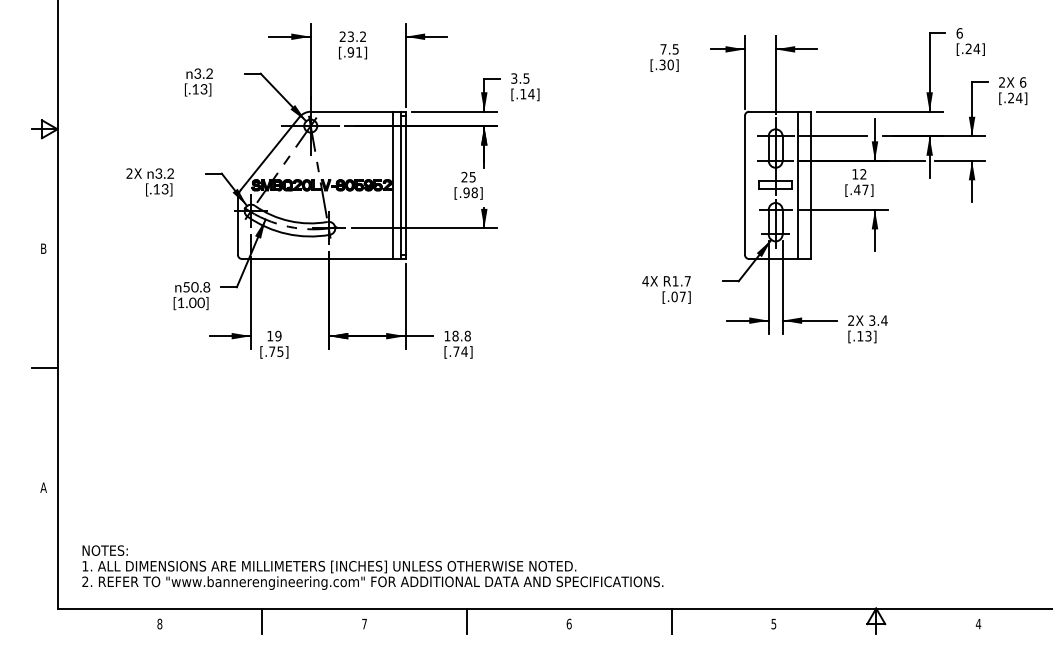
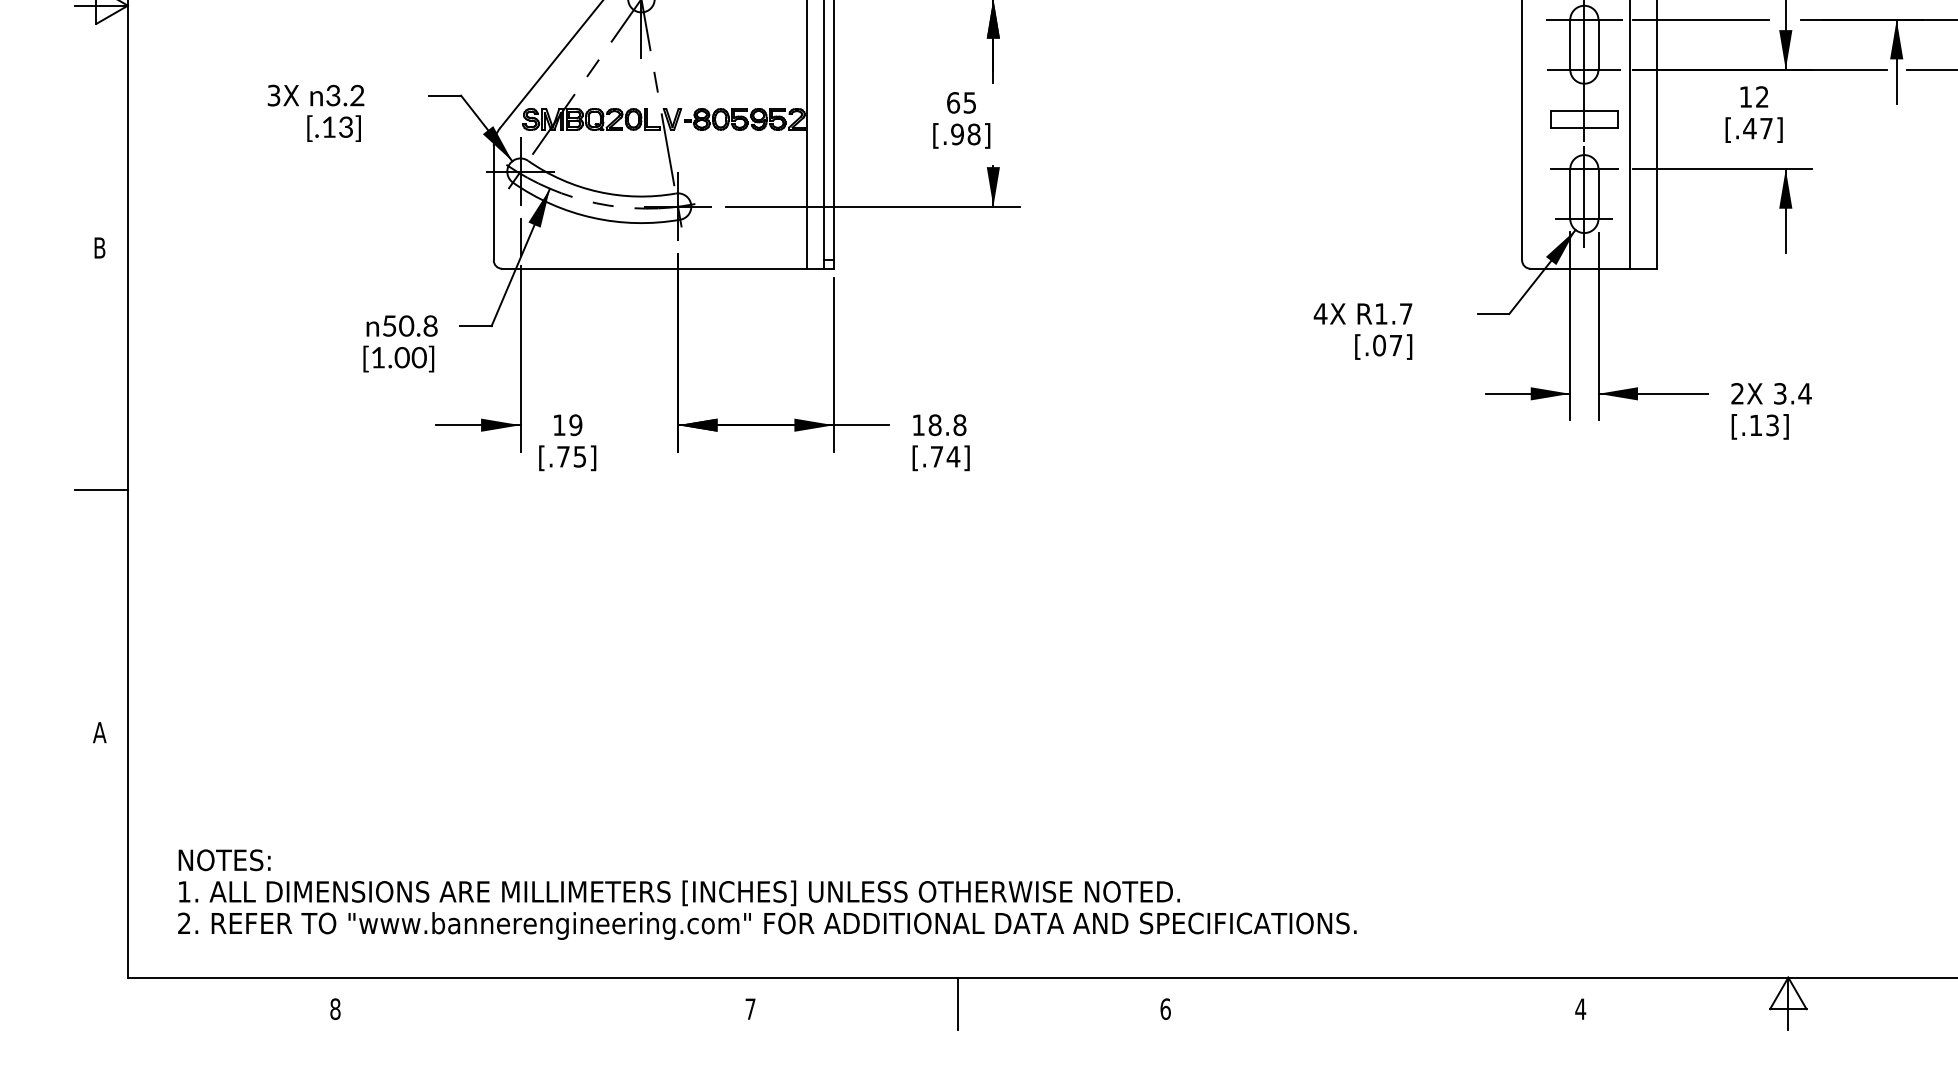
text: (129, 173) -> (273, 95), 2X -> 3X
text: (464, 176) -> (953, 101), 25 -> 65
line: (262, 621) -> (543, 1003), removed
line: (671, 621) -> (1373, 1003), removed
text: (773, 624) -> (1579, 1009), 5 -> 4

